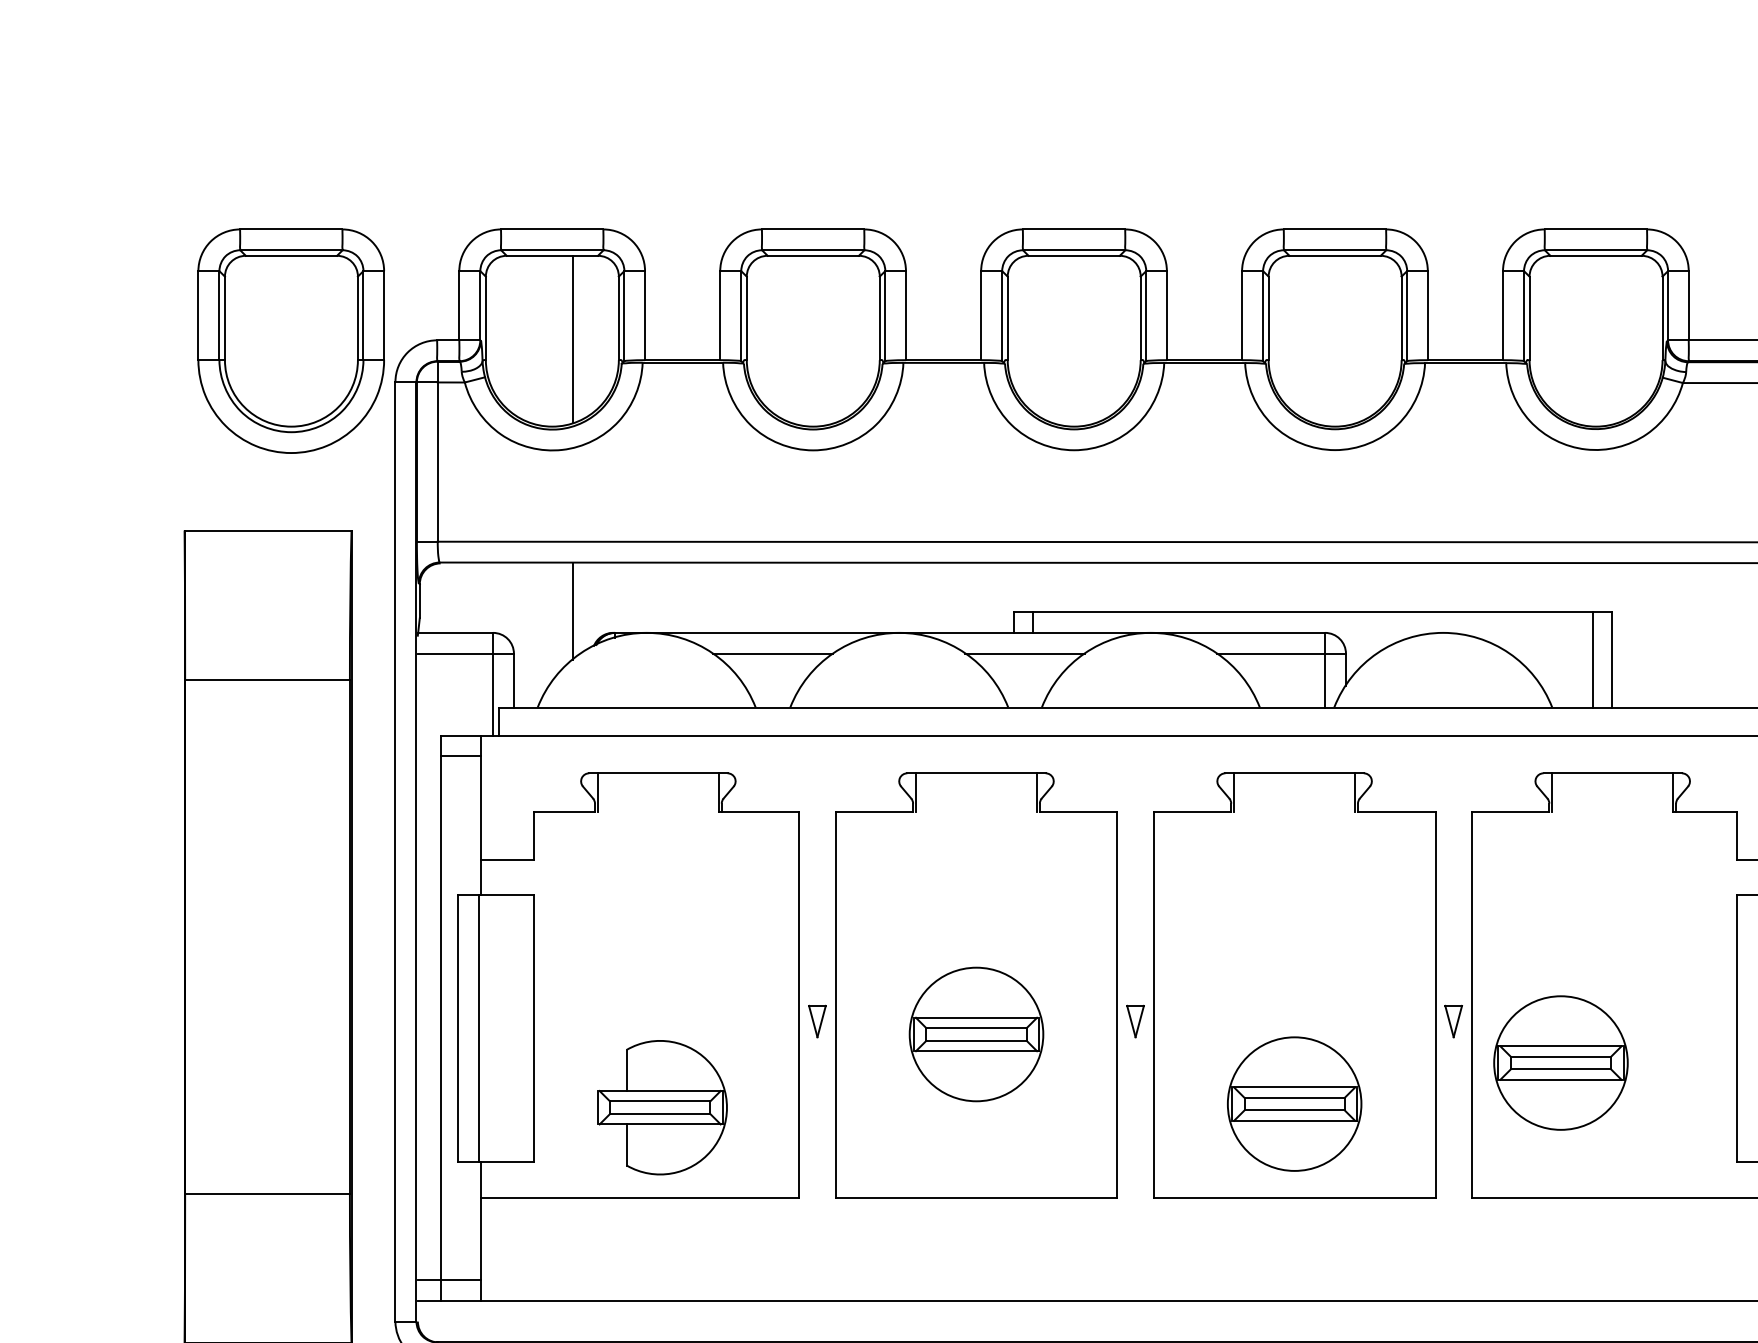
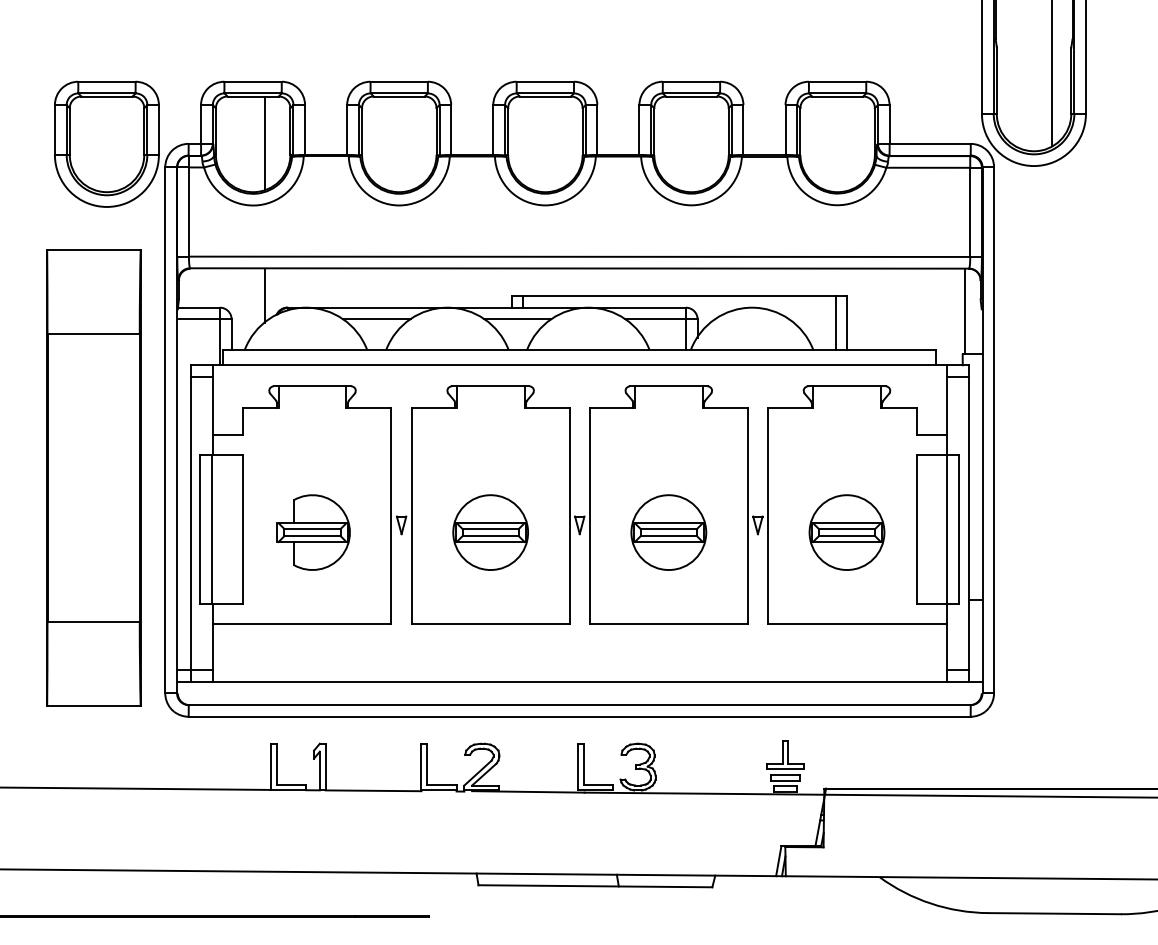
part: (1560, 1062) -> (846, 532), moved
part: (1294, 1103) -> (668, 532), moved
part: (661, 1107) -> (313, 532), moved

